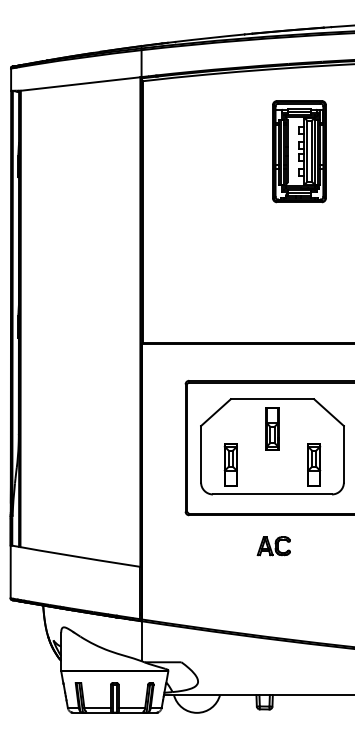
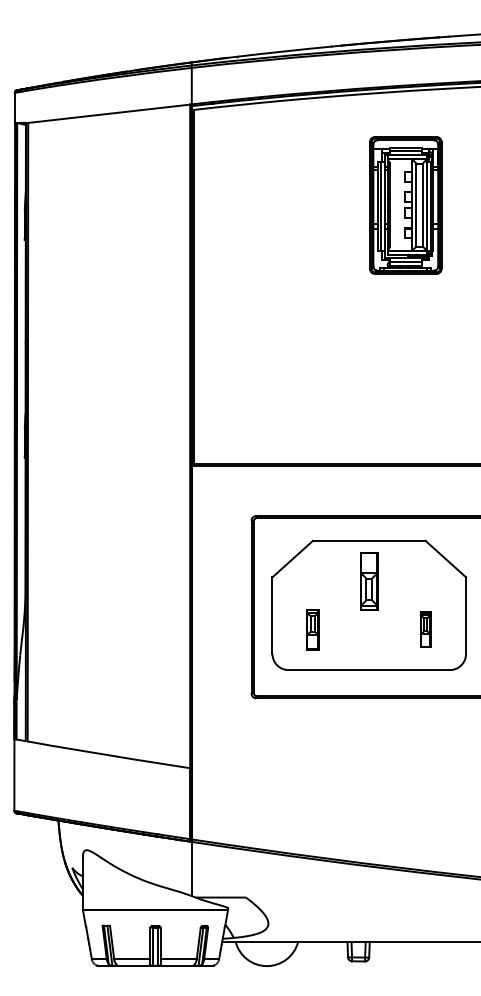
part: (230, 464) -> (312, 629), size x0.7
part: (313, 464) -> (425, 629), size x0.6
part: (273, 546) -> (370, 740), removed

